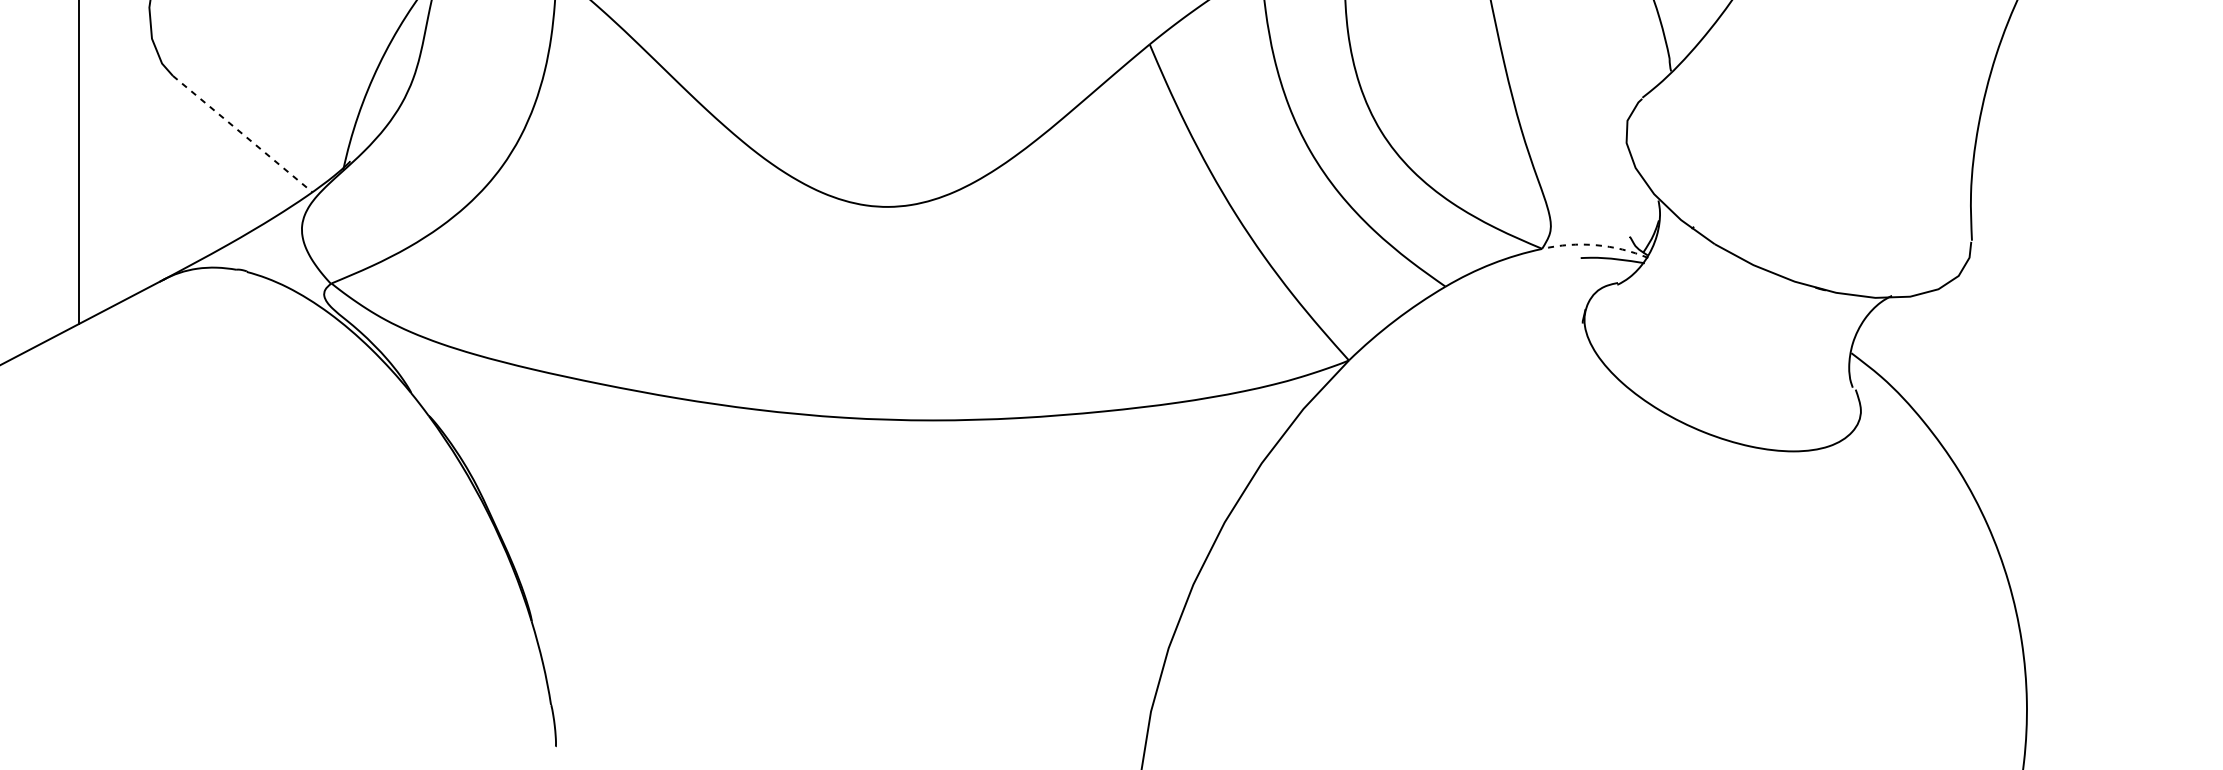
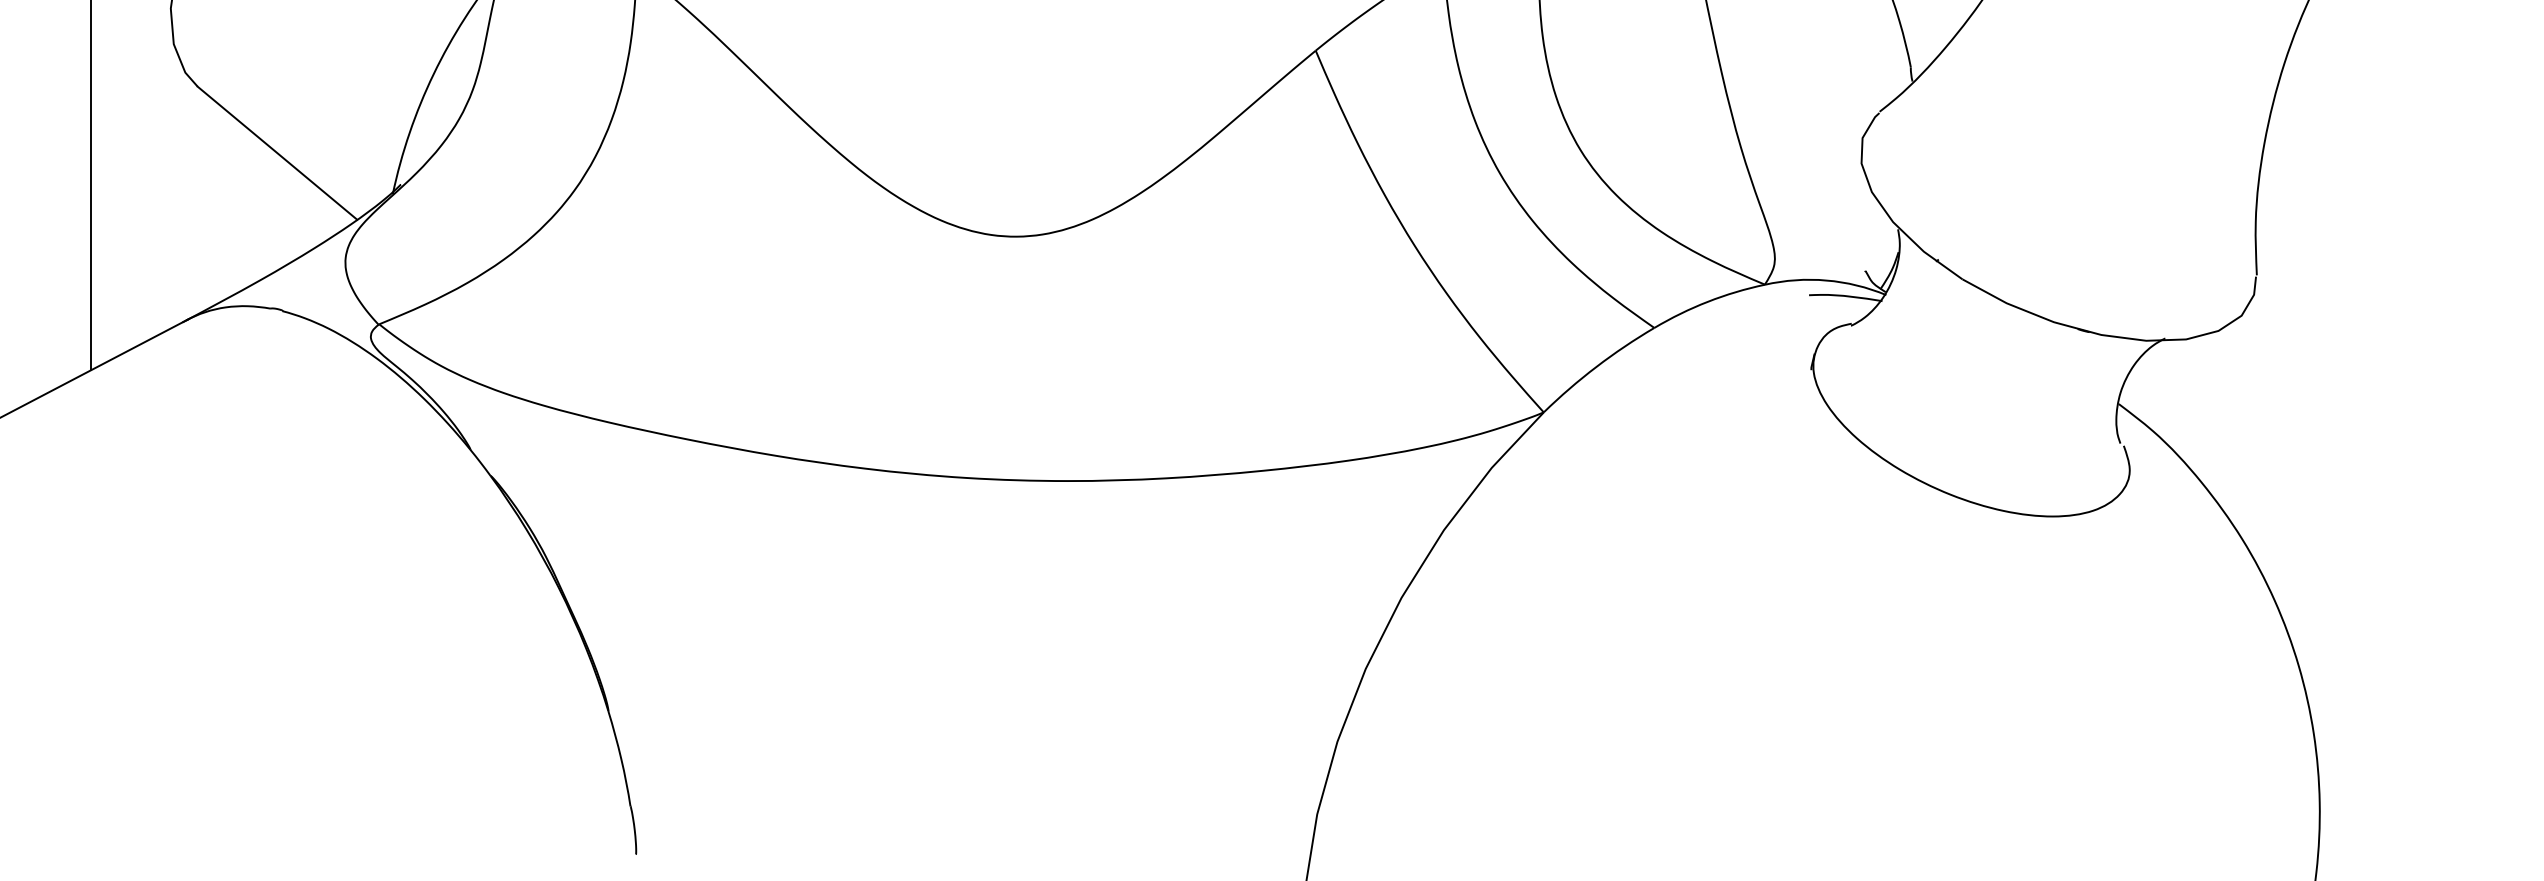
line: (242, 134) -> (277, 153), dashed -> solid
arc: (1595, 245) -> (1826, 280), dashed -> solid

